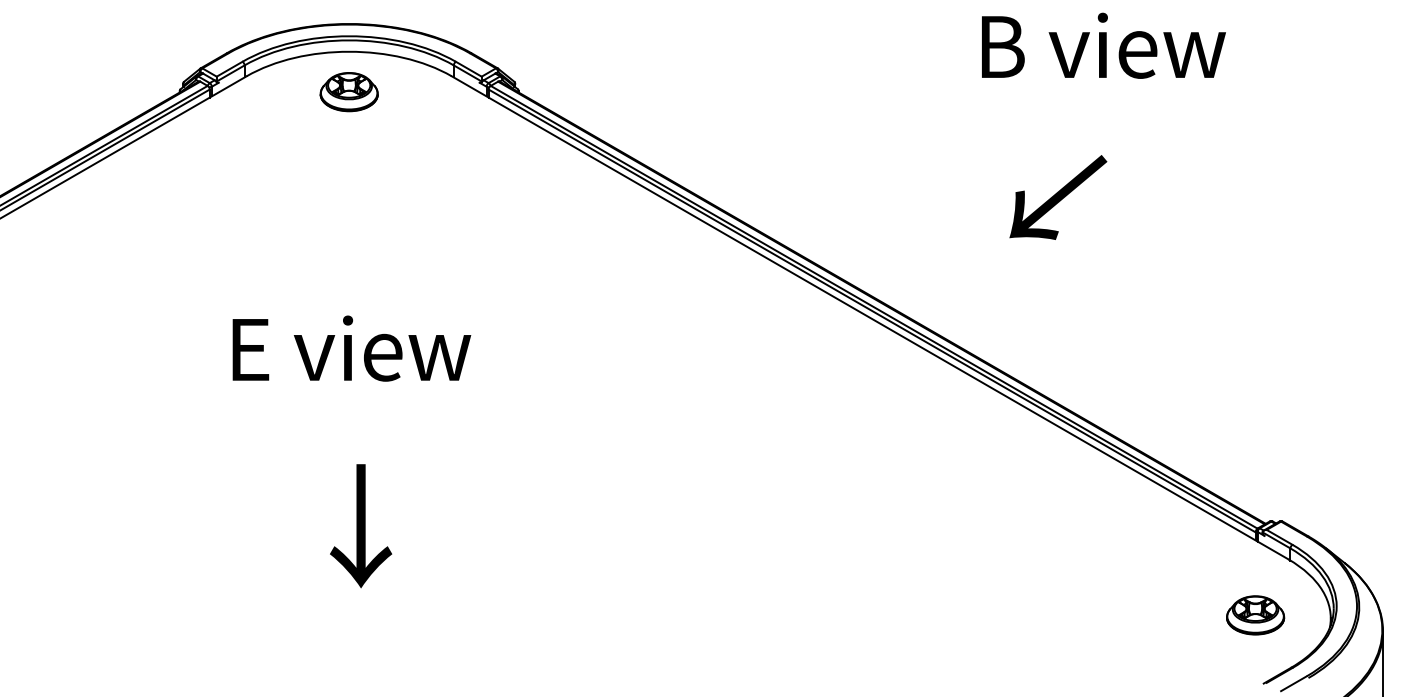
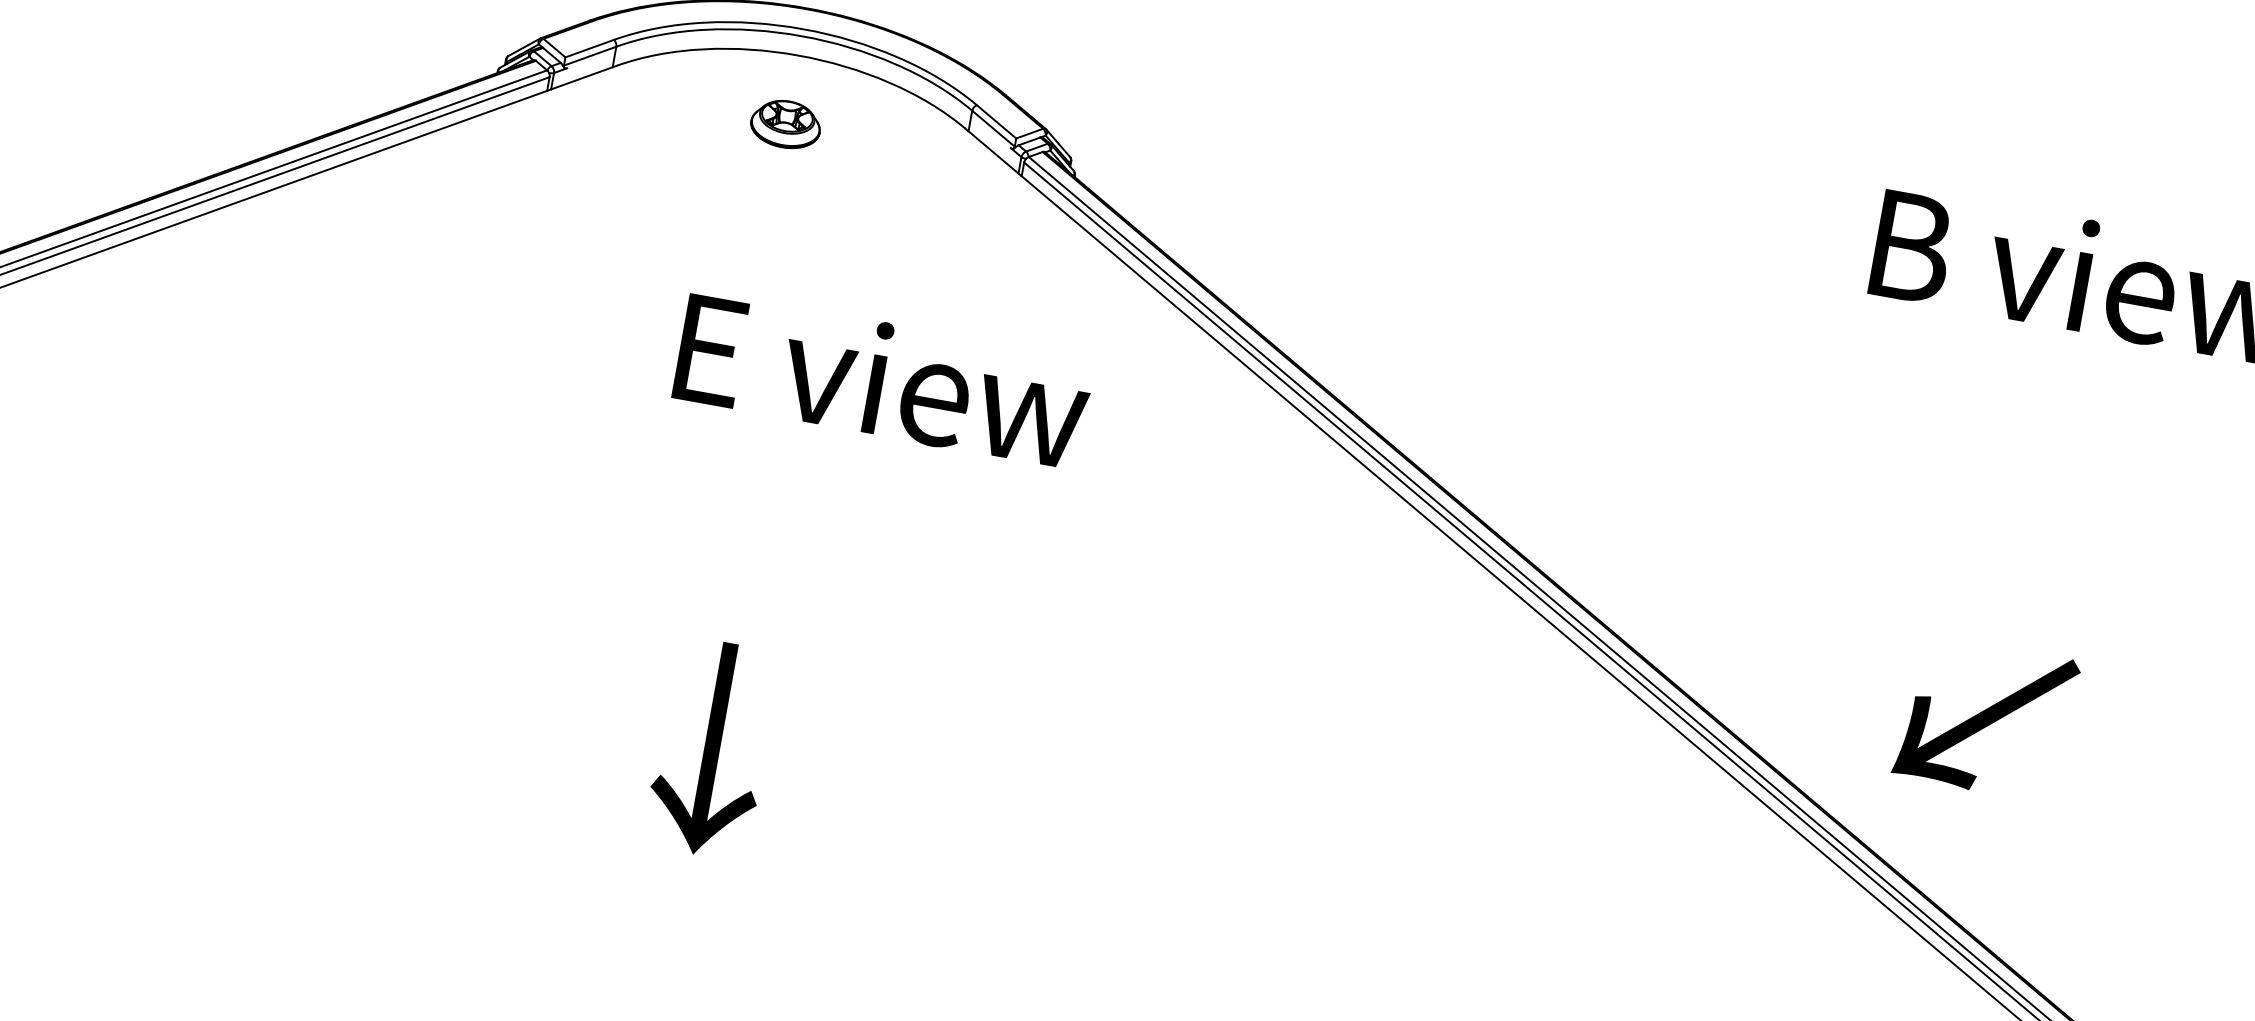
part: (348, 92) -> (784, 124), size x0.7
text: (1058, 197) -> (1986, 718), moved
text: (351, 348) -> (882, 379), moved
text: (361, 526) -> (712, 749), moved

